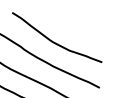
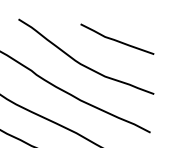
curve: (76, 25) -> (115, 38), added

